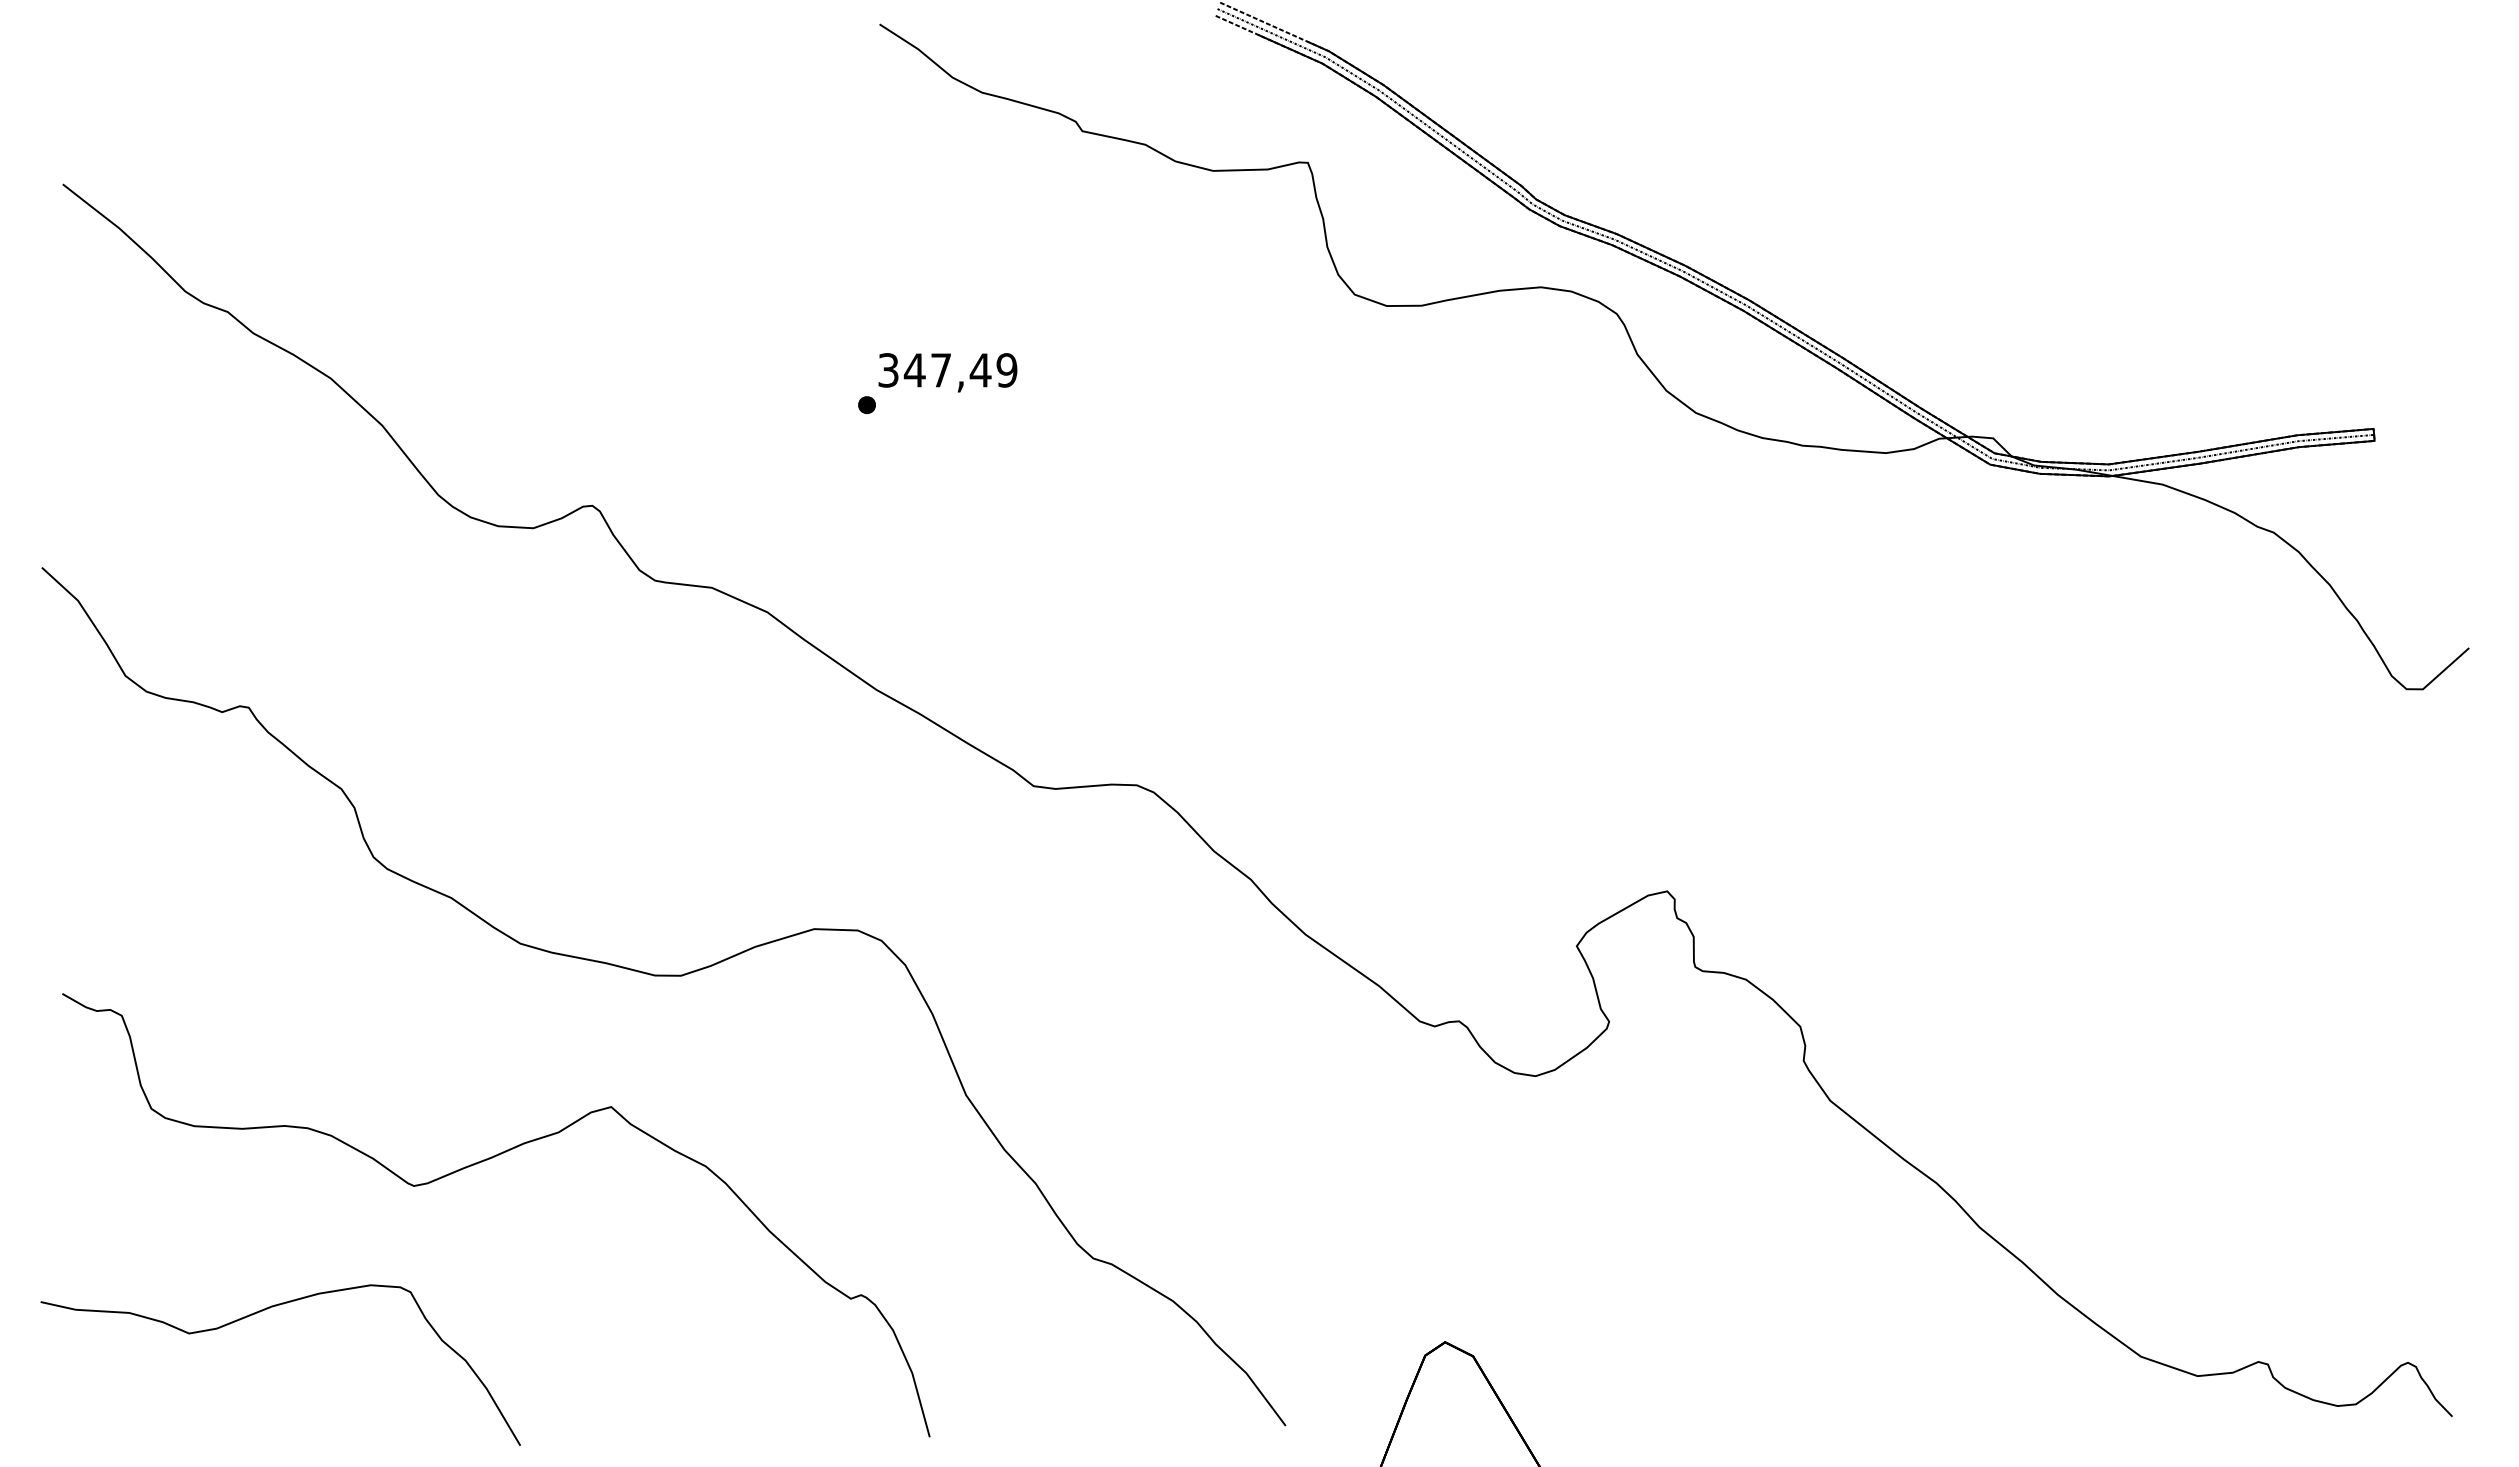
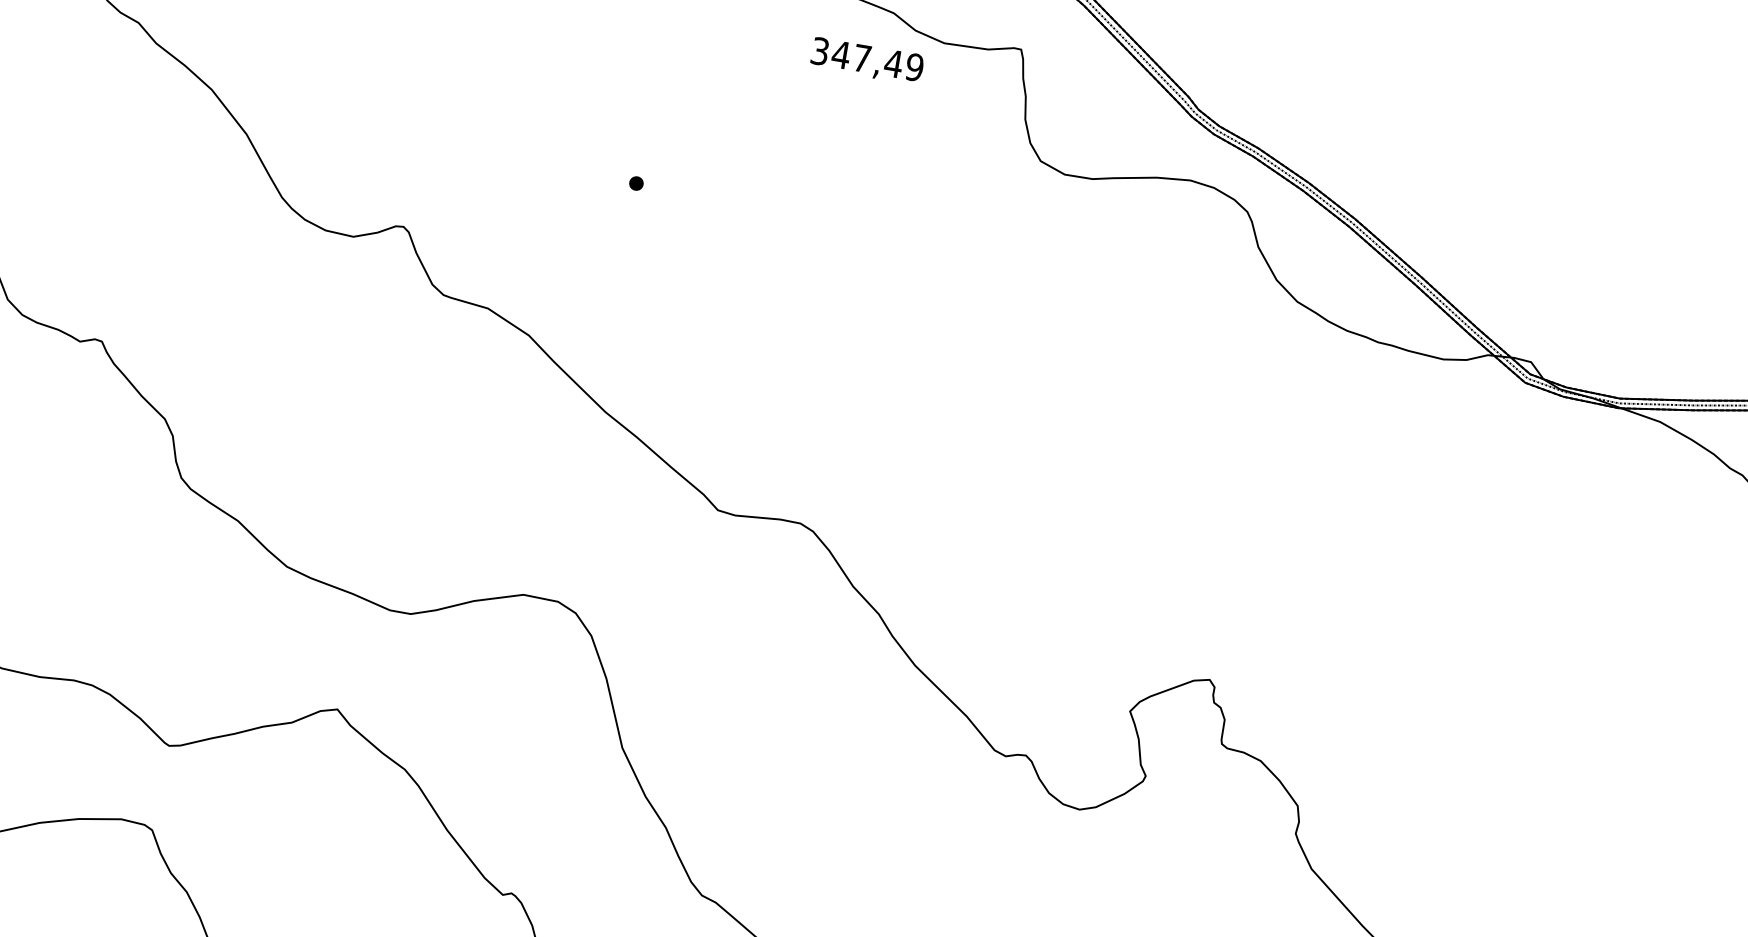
text: (947, 372) -> (866, 61), moved

